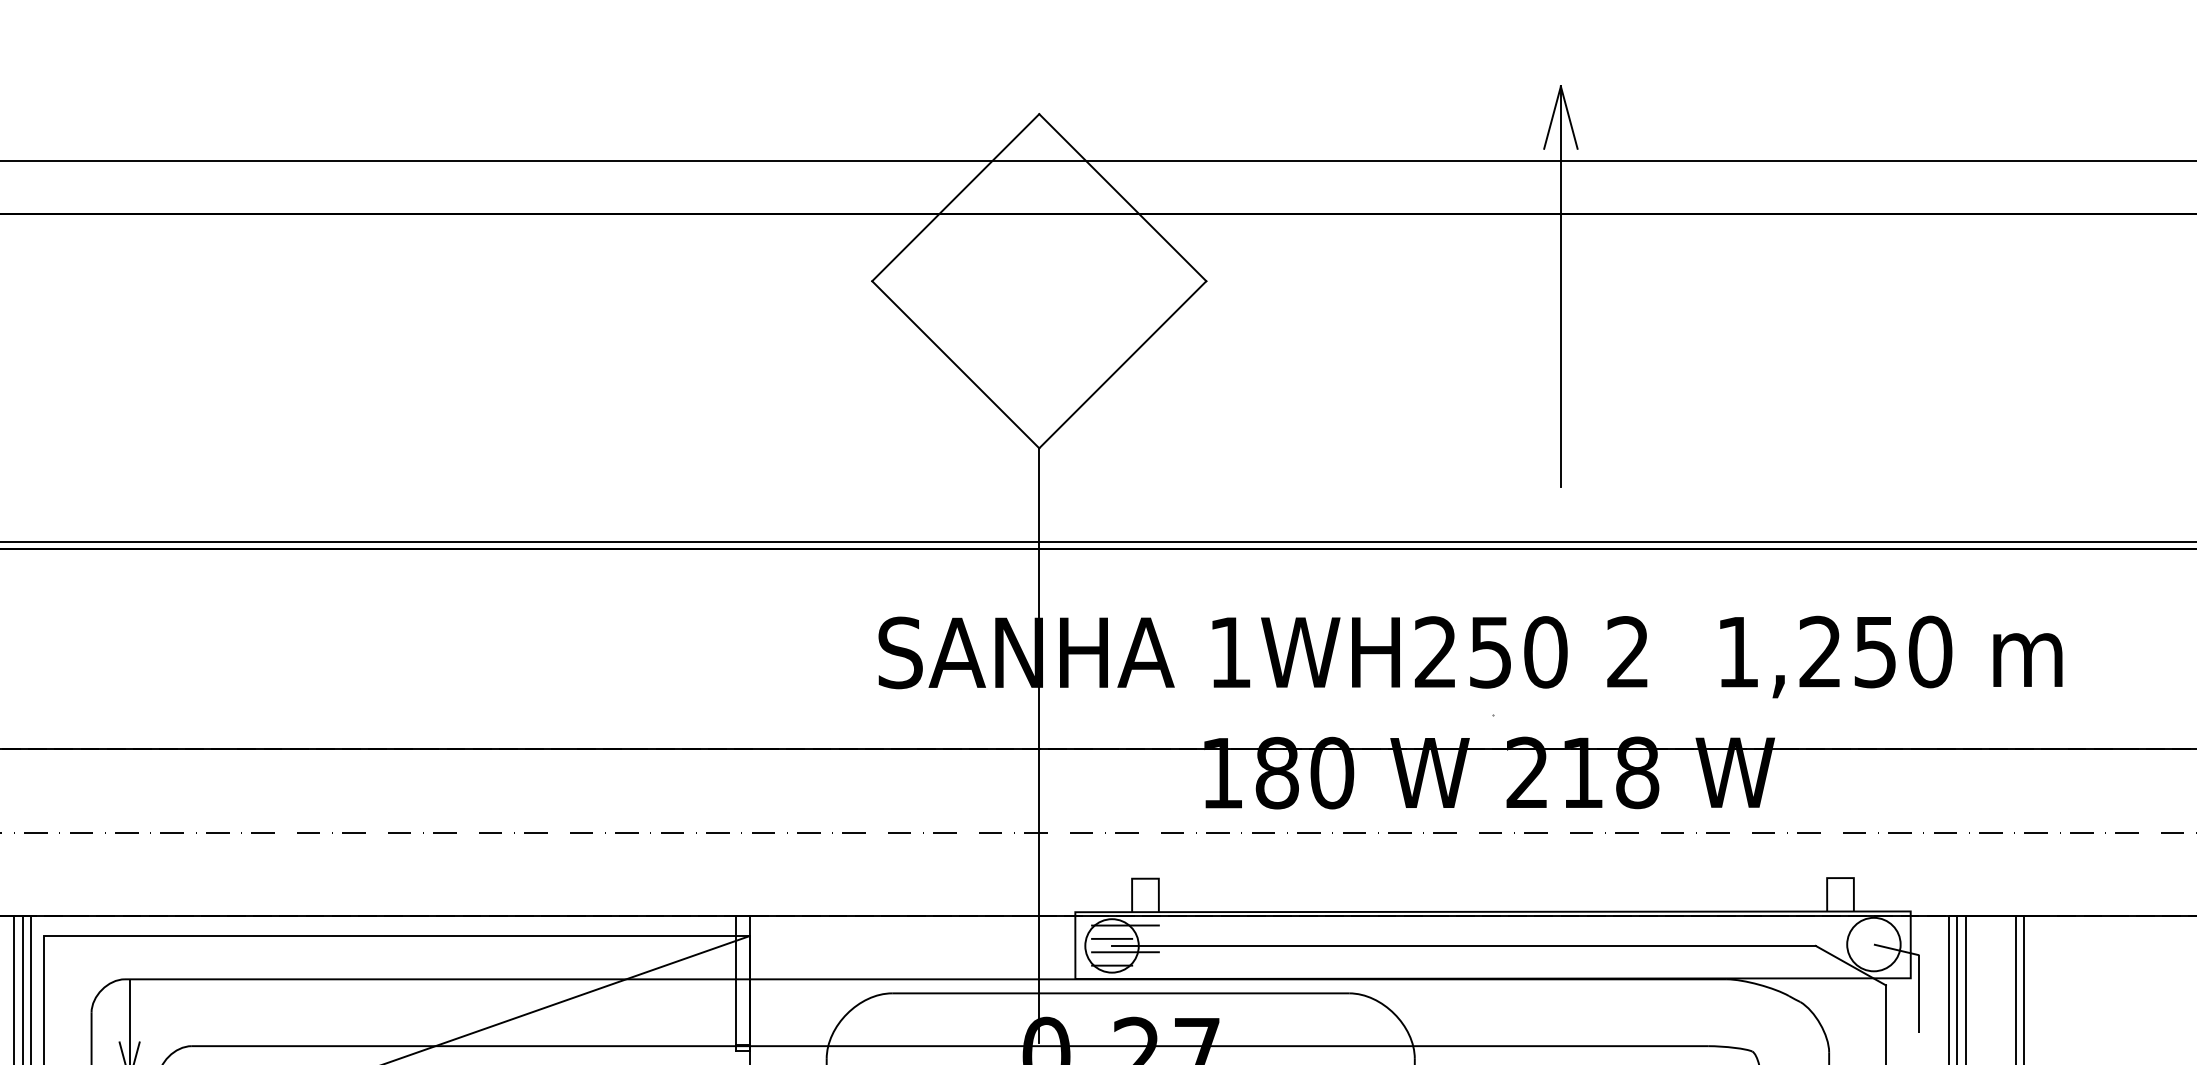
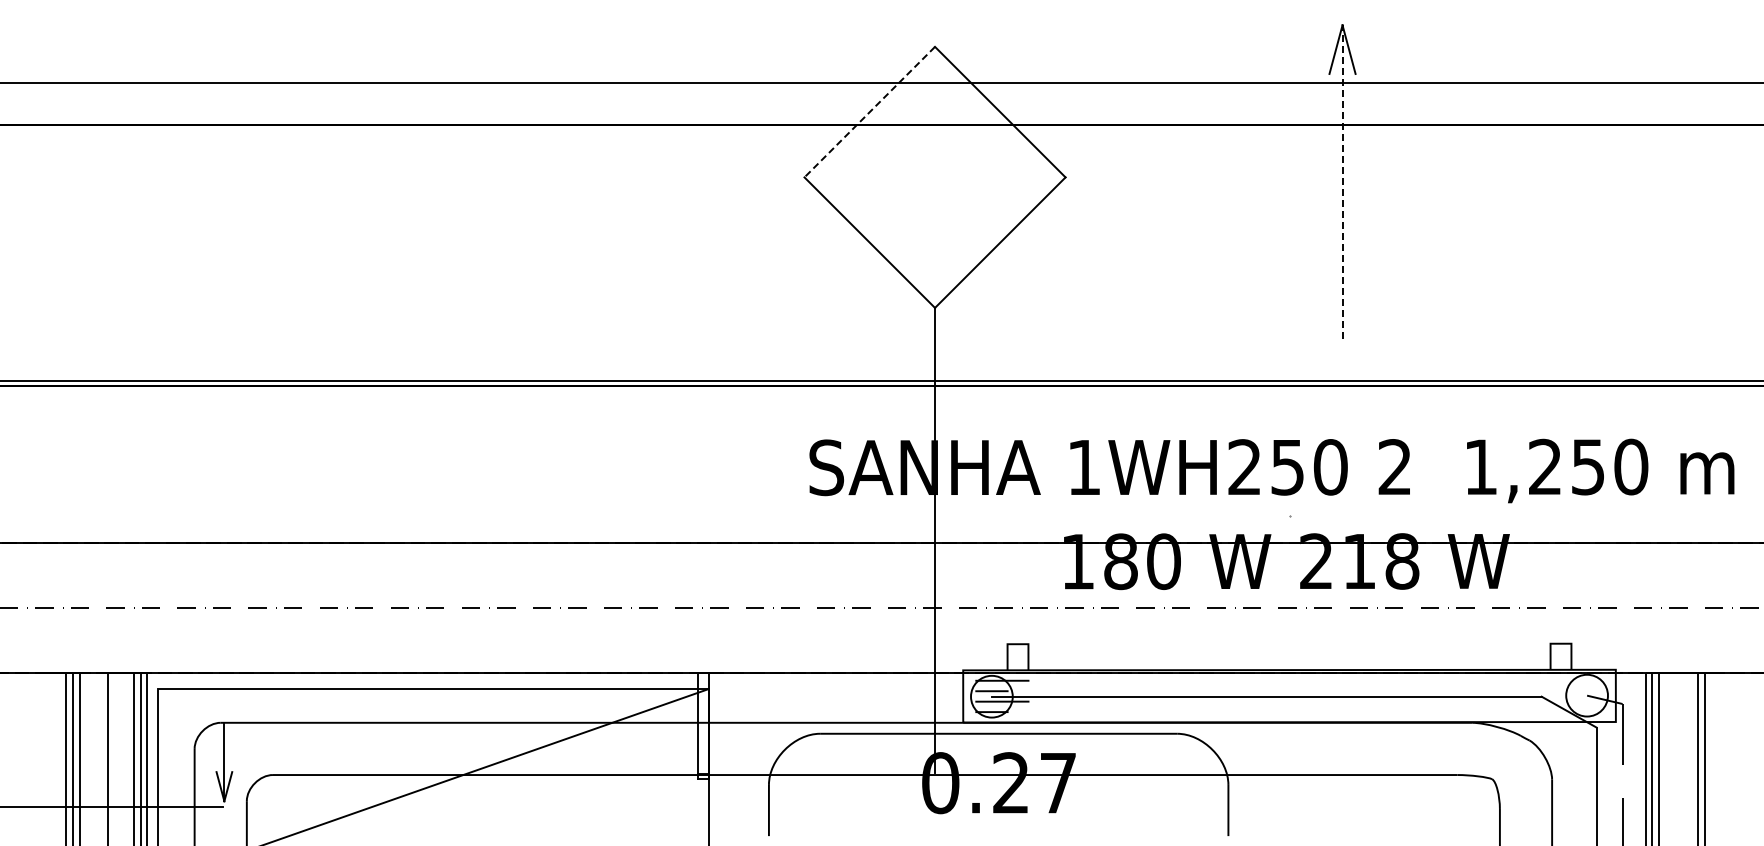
line: (955, 198) -> (869, 112), solid -> dashed
line: (1560, 286) -> (1342, 181), solid -> dashed

